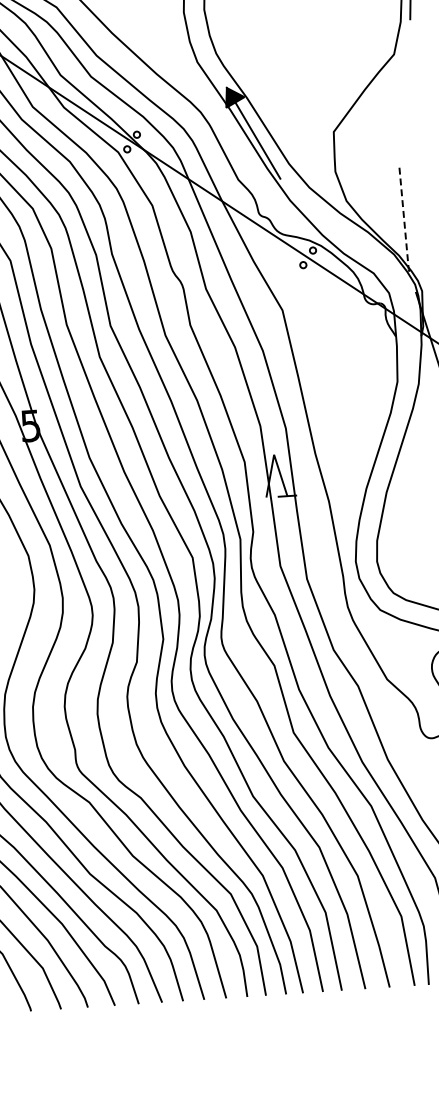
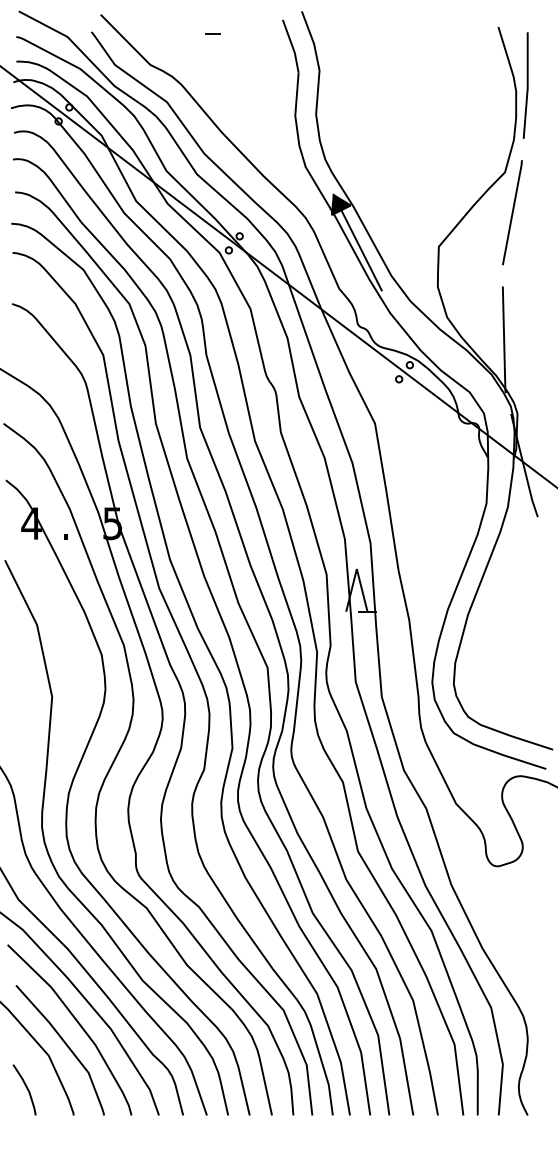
line: (404, 93) -> (512, 212), added
line: (404, 220) -> (504, 340), dashed -> solid

